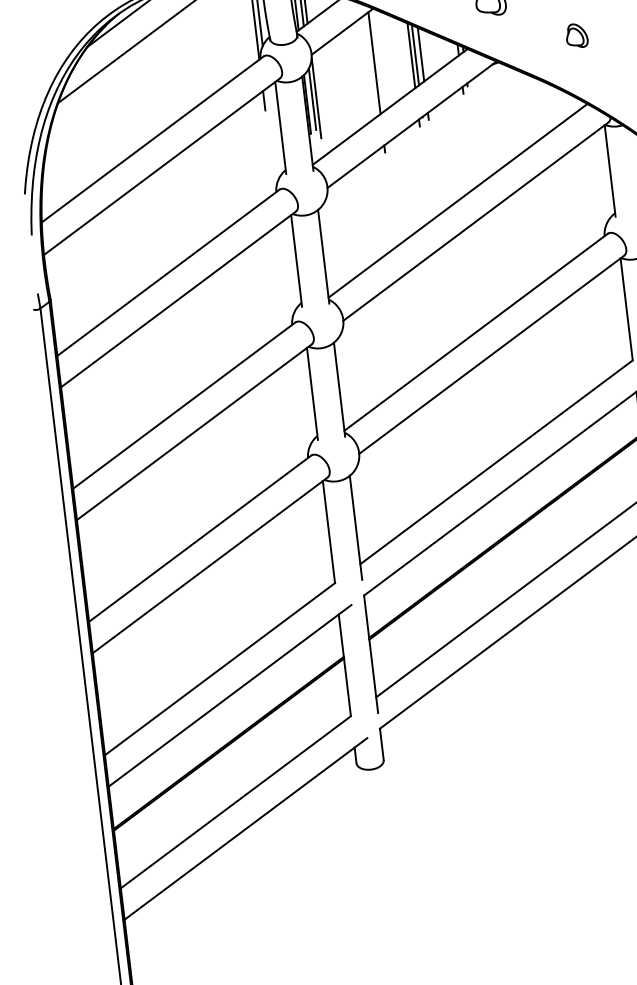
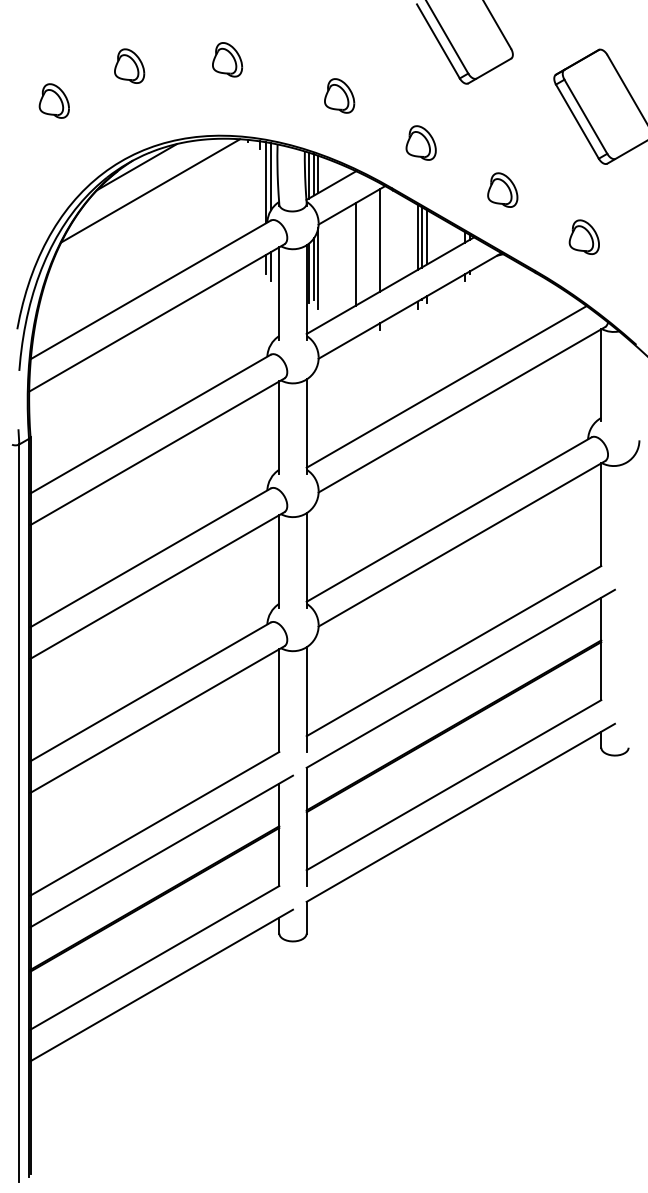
part: (576, 35) -> (583, 236), size x1.43
line: (351, 80) -> (355, 254), added
line: (269, 101) -> (271, 266), added

